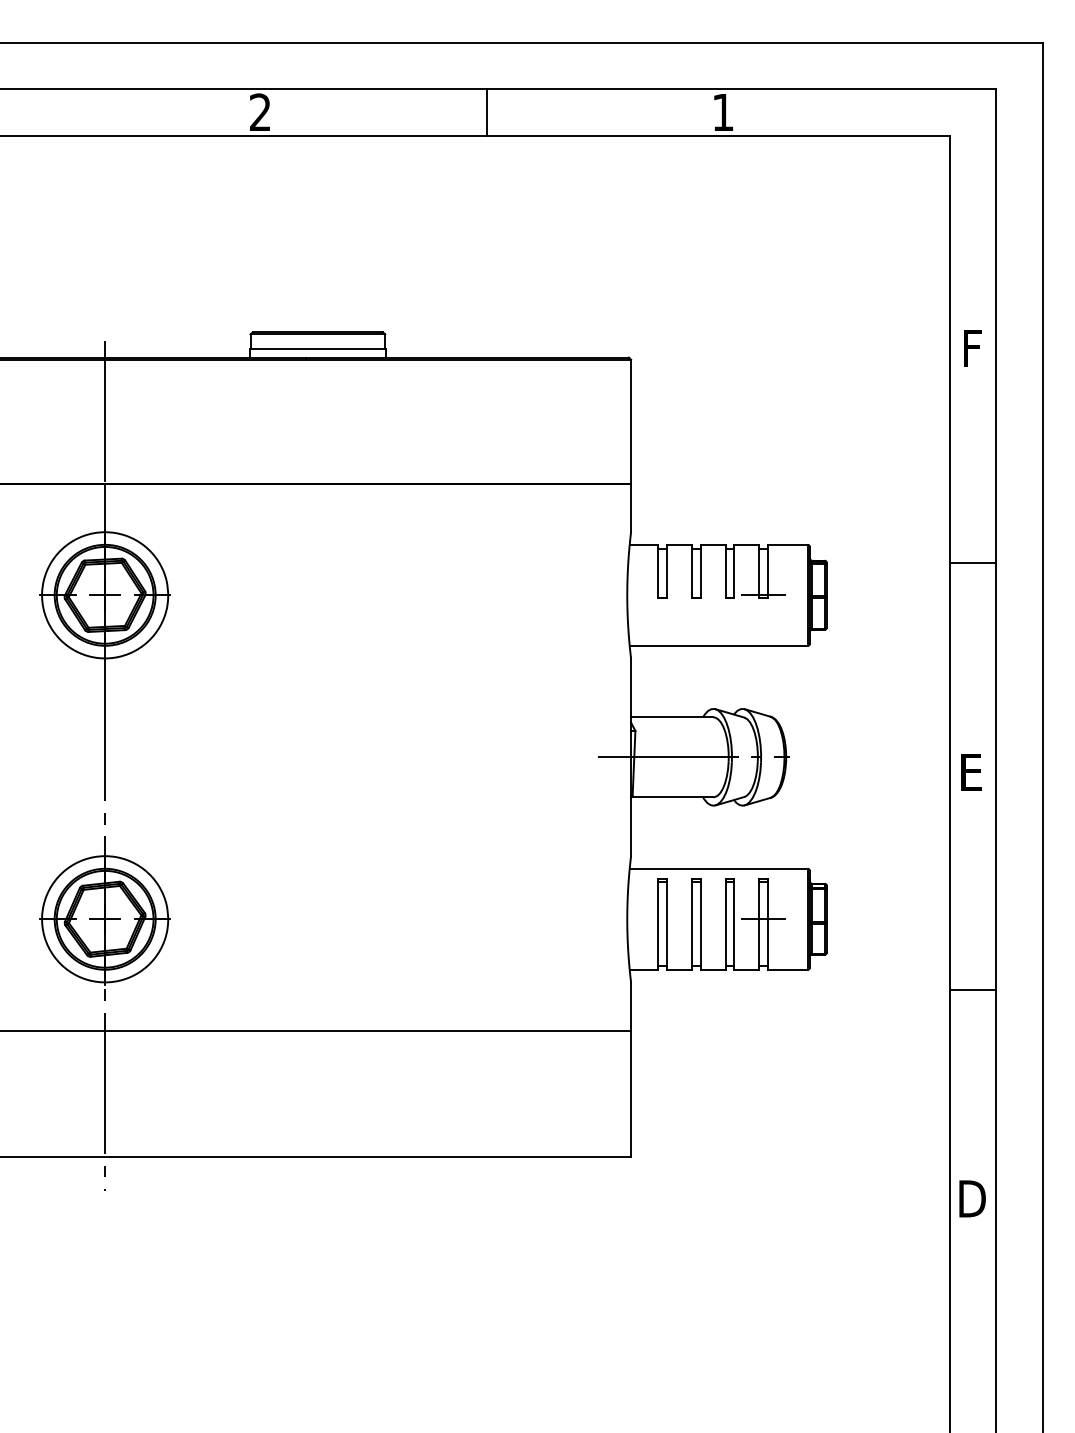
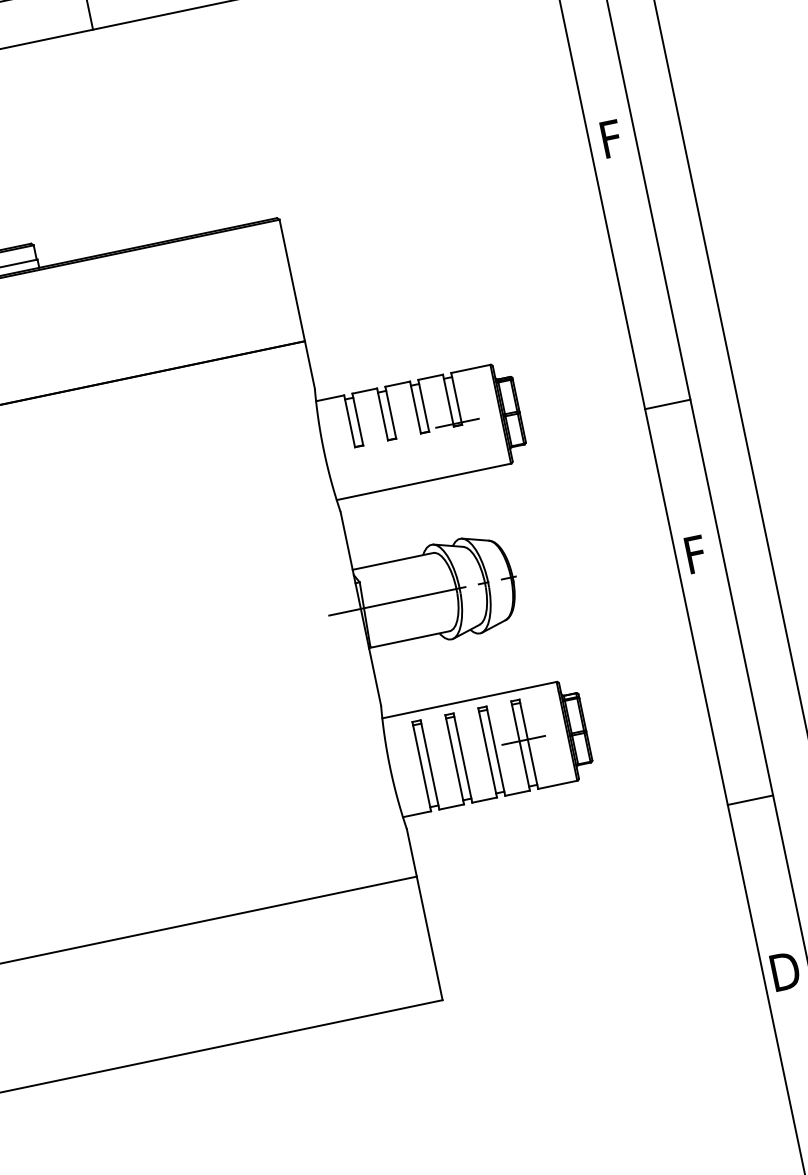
line: (973, 562) -> (667, 404), moved
text: (973, 772) -> (699, 553), E -> F
line: (973, 990) -> (750, 800), moved

